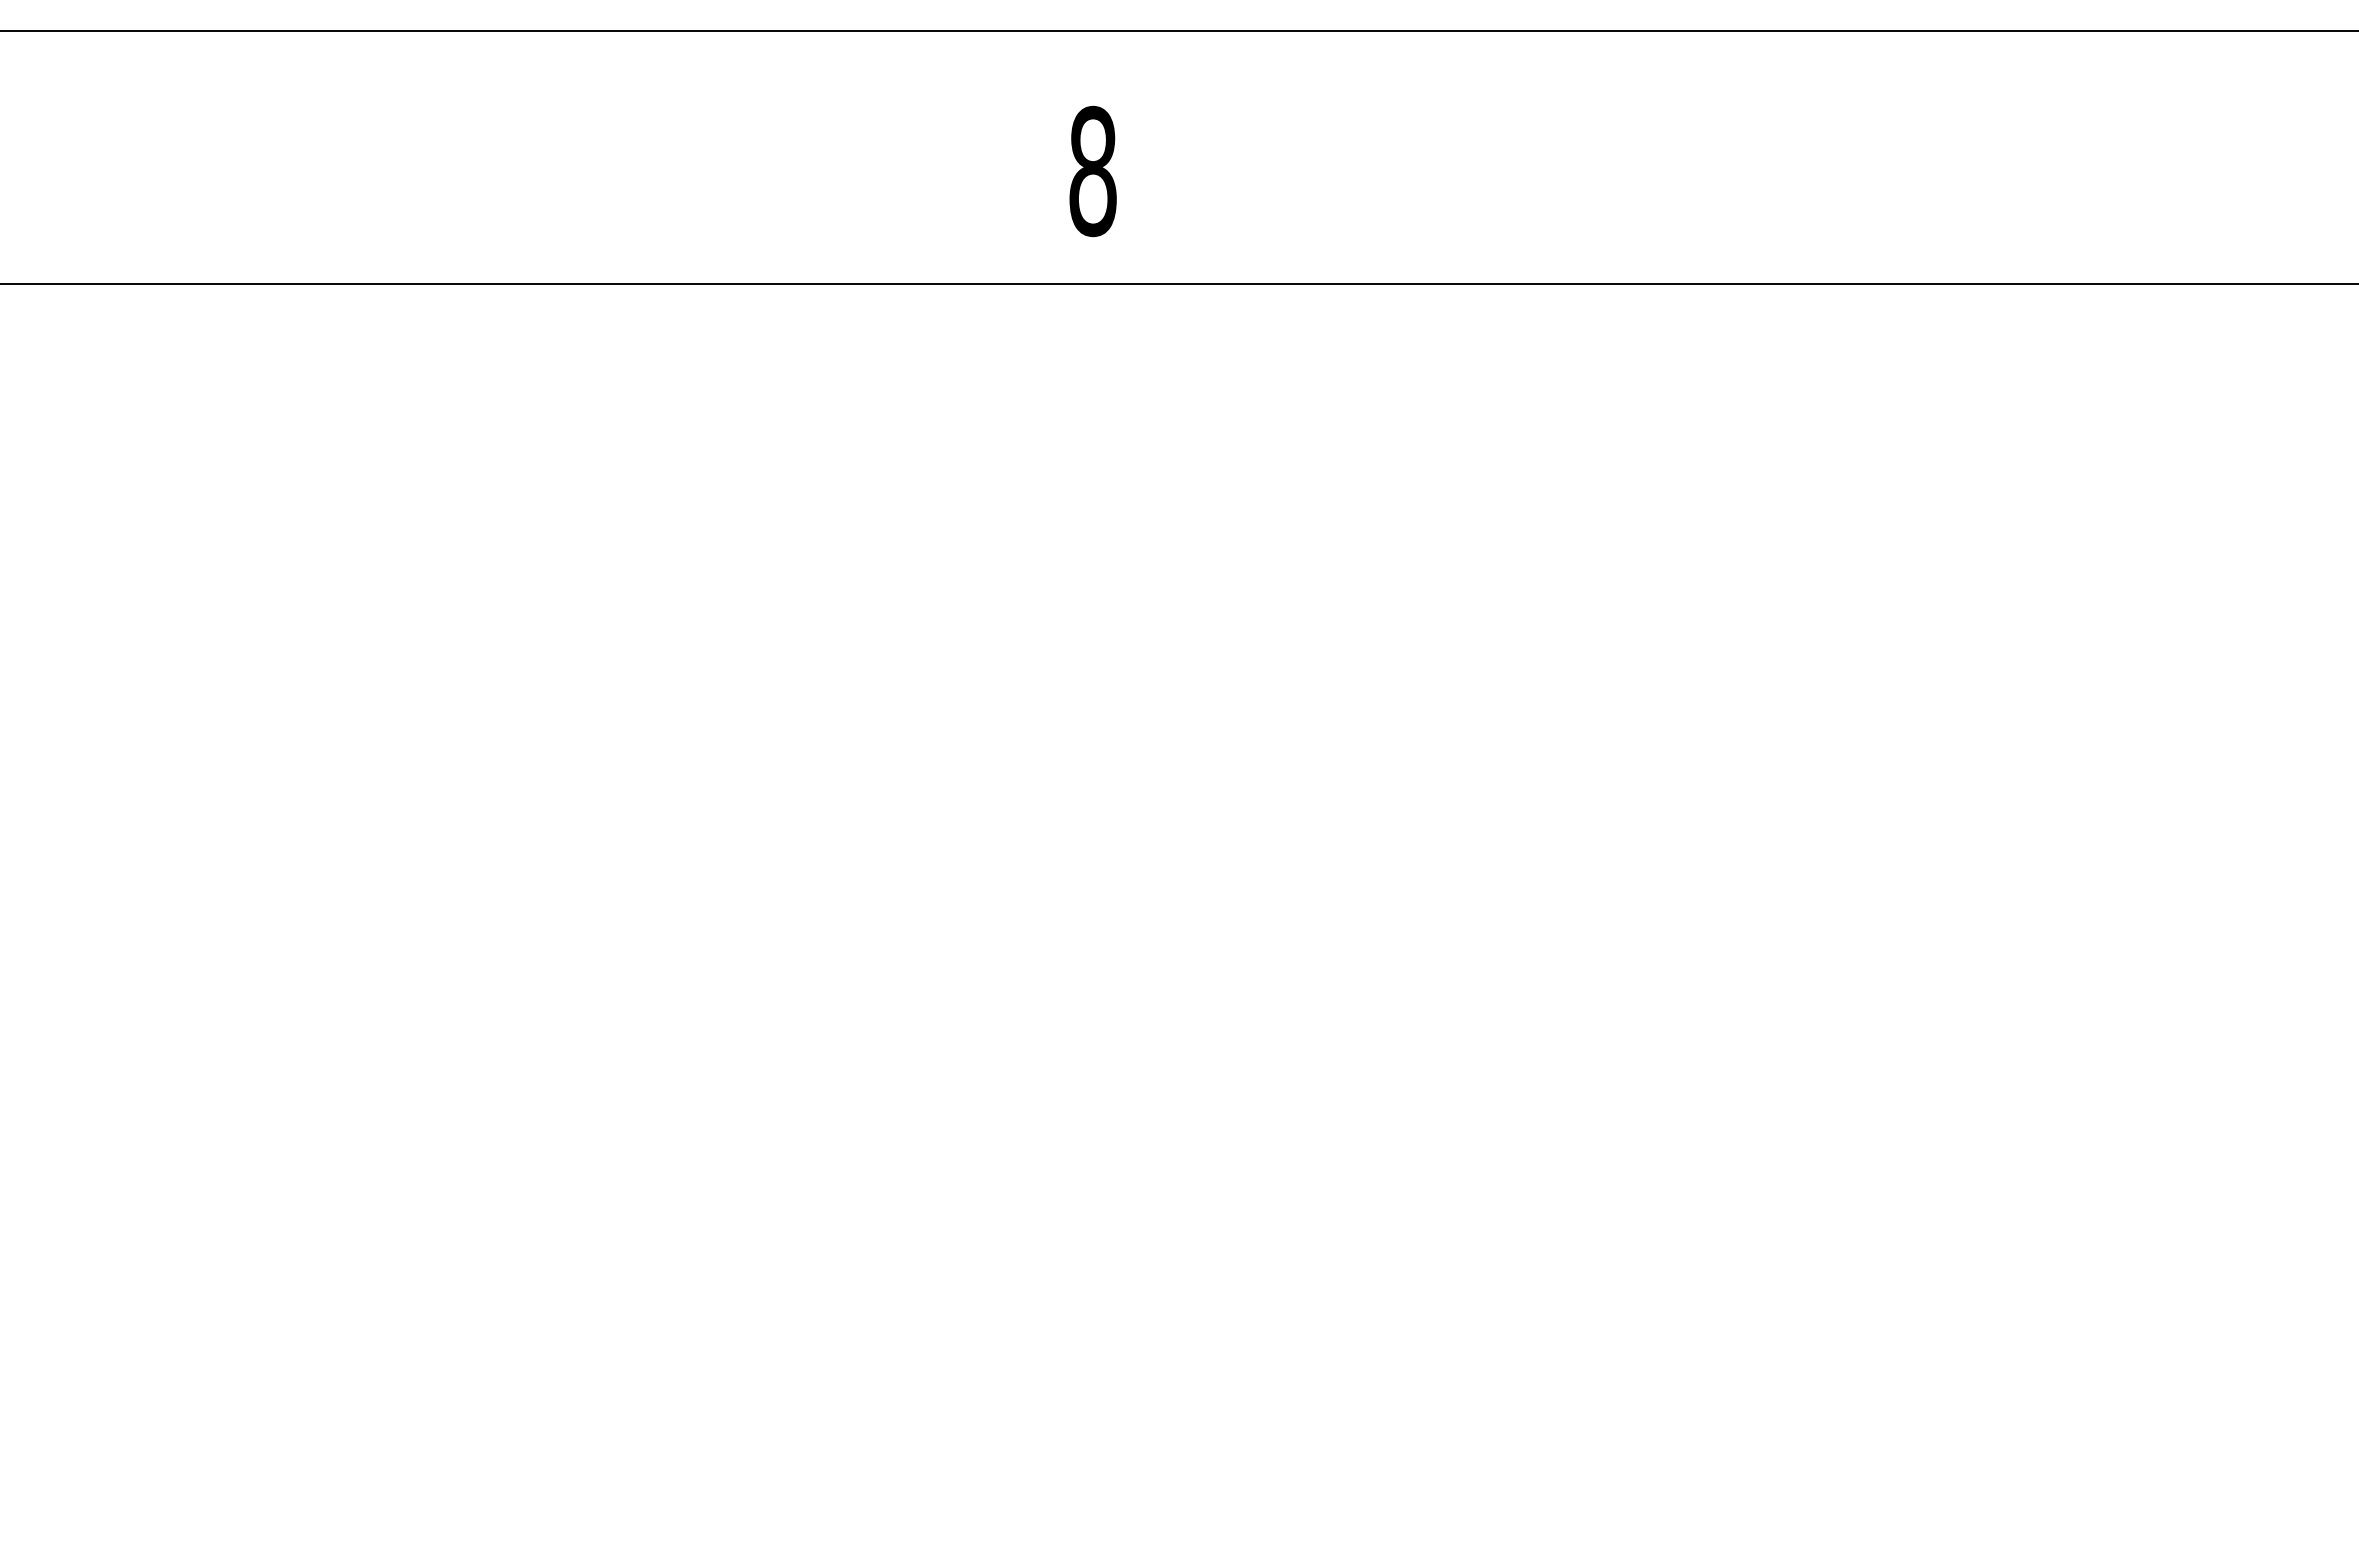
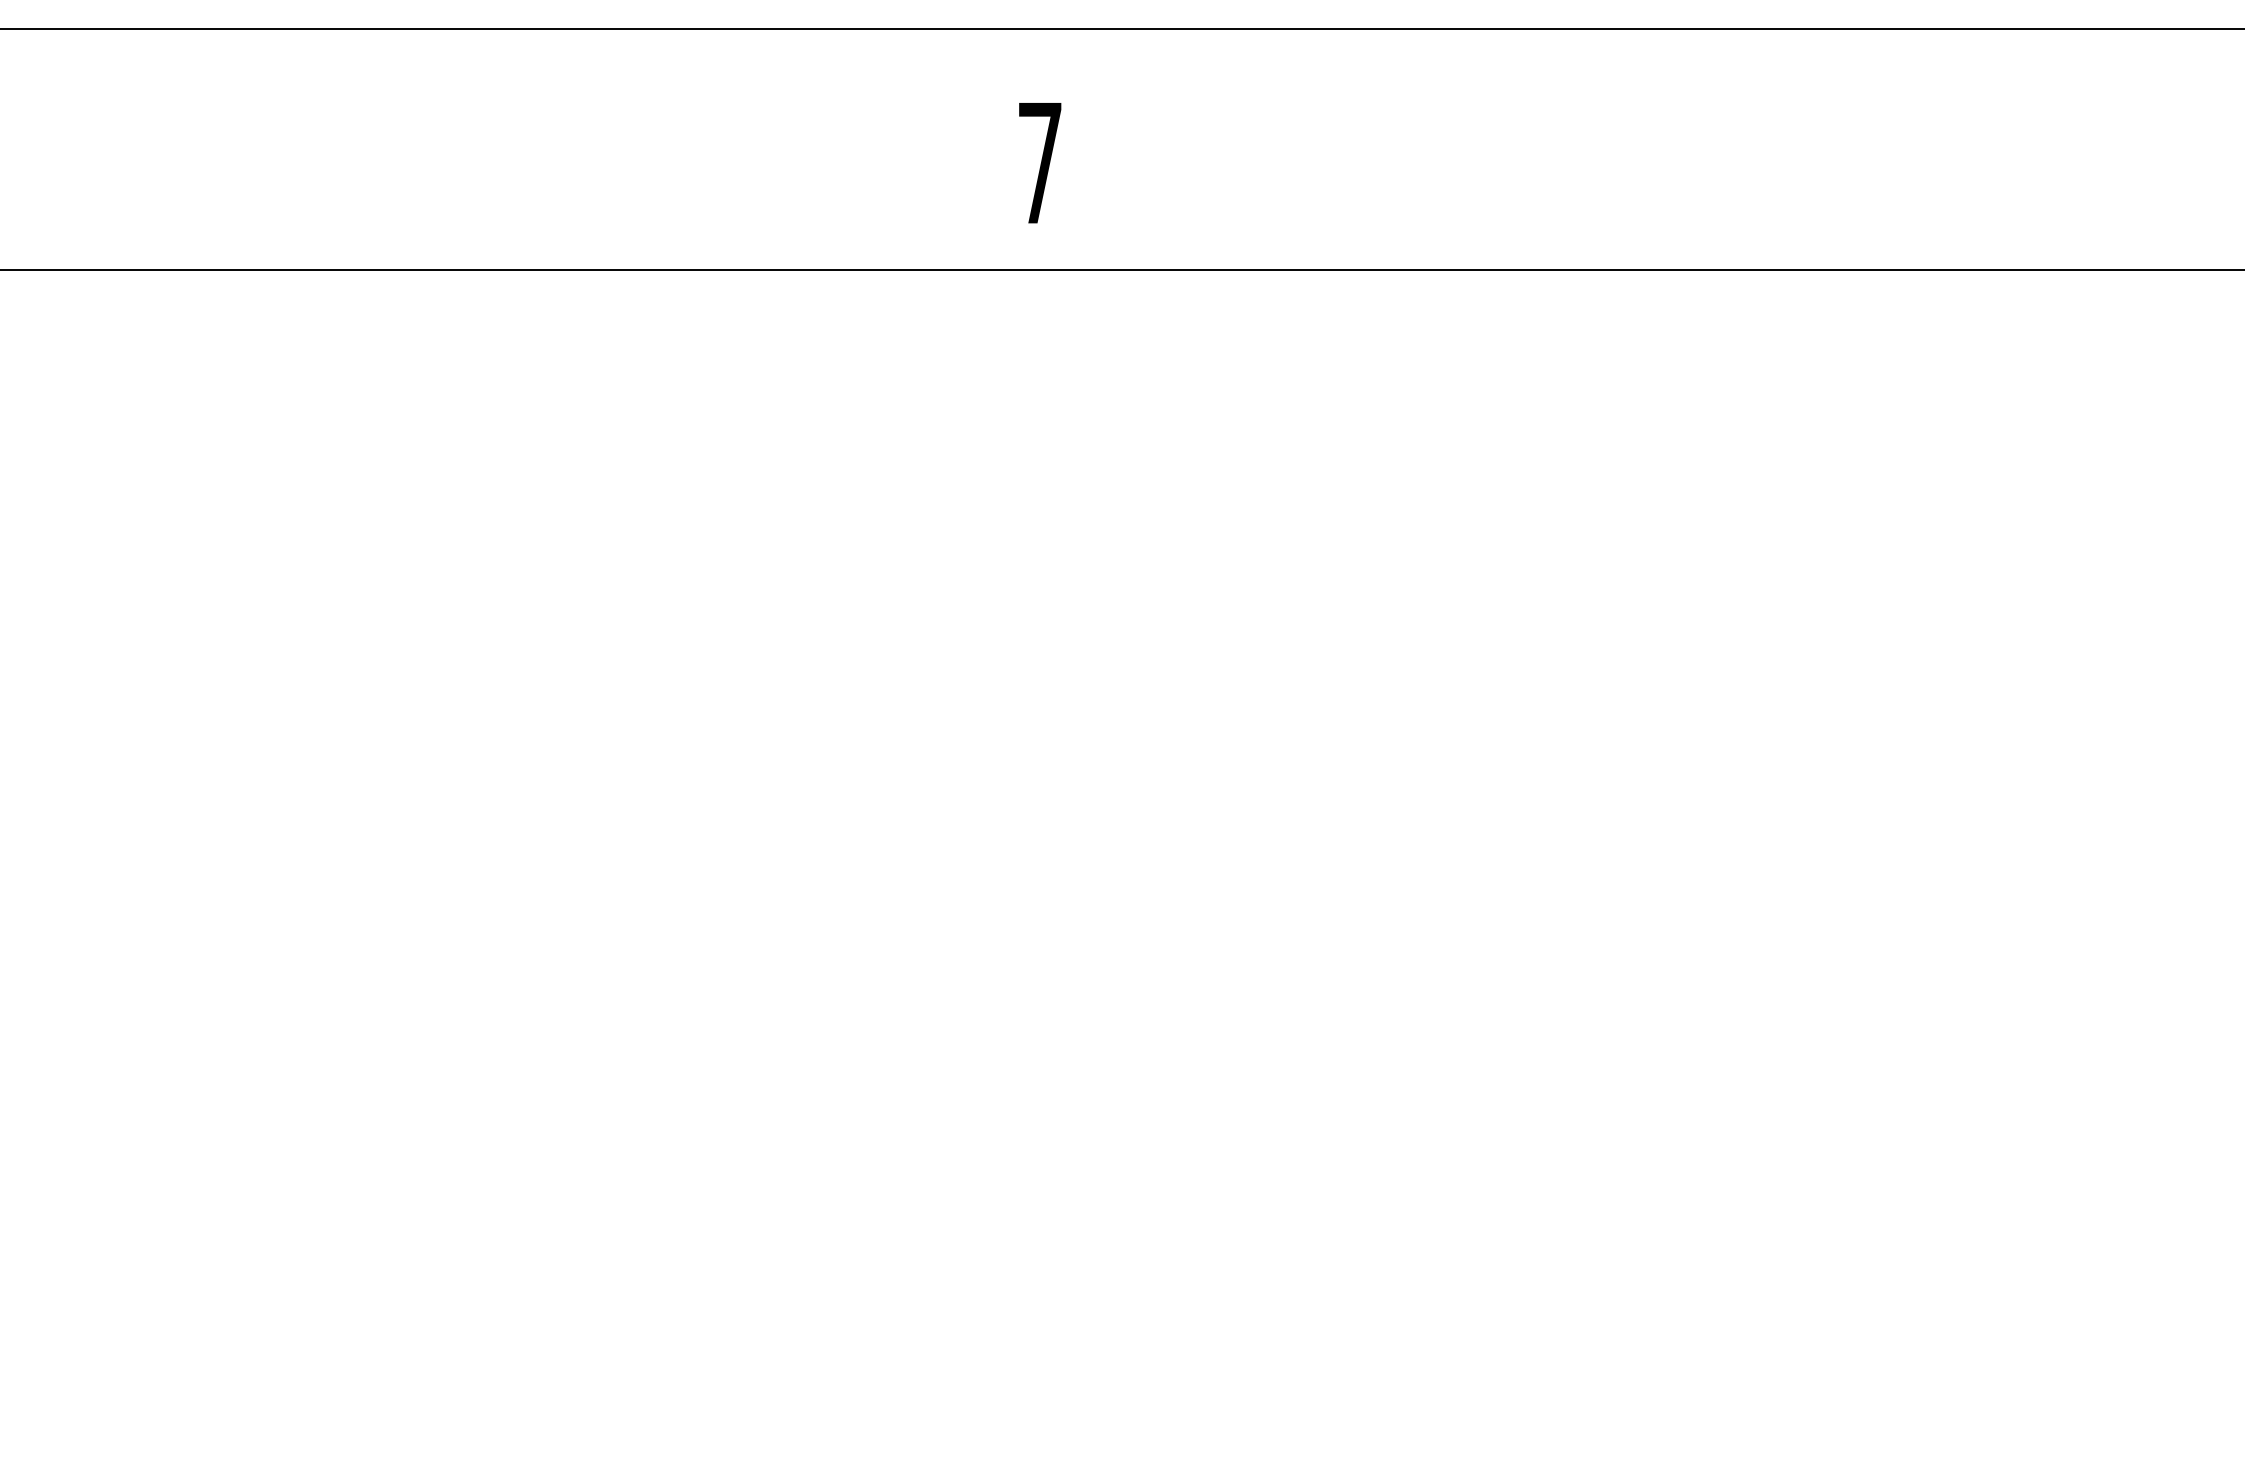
text: (1092, 171) -> (1039, 163), 8 -> 7

